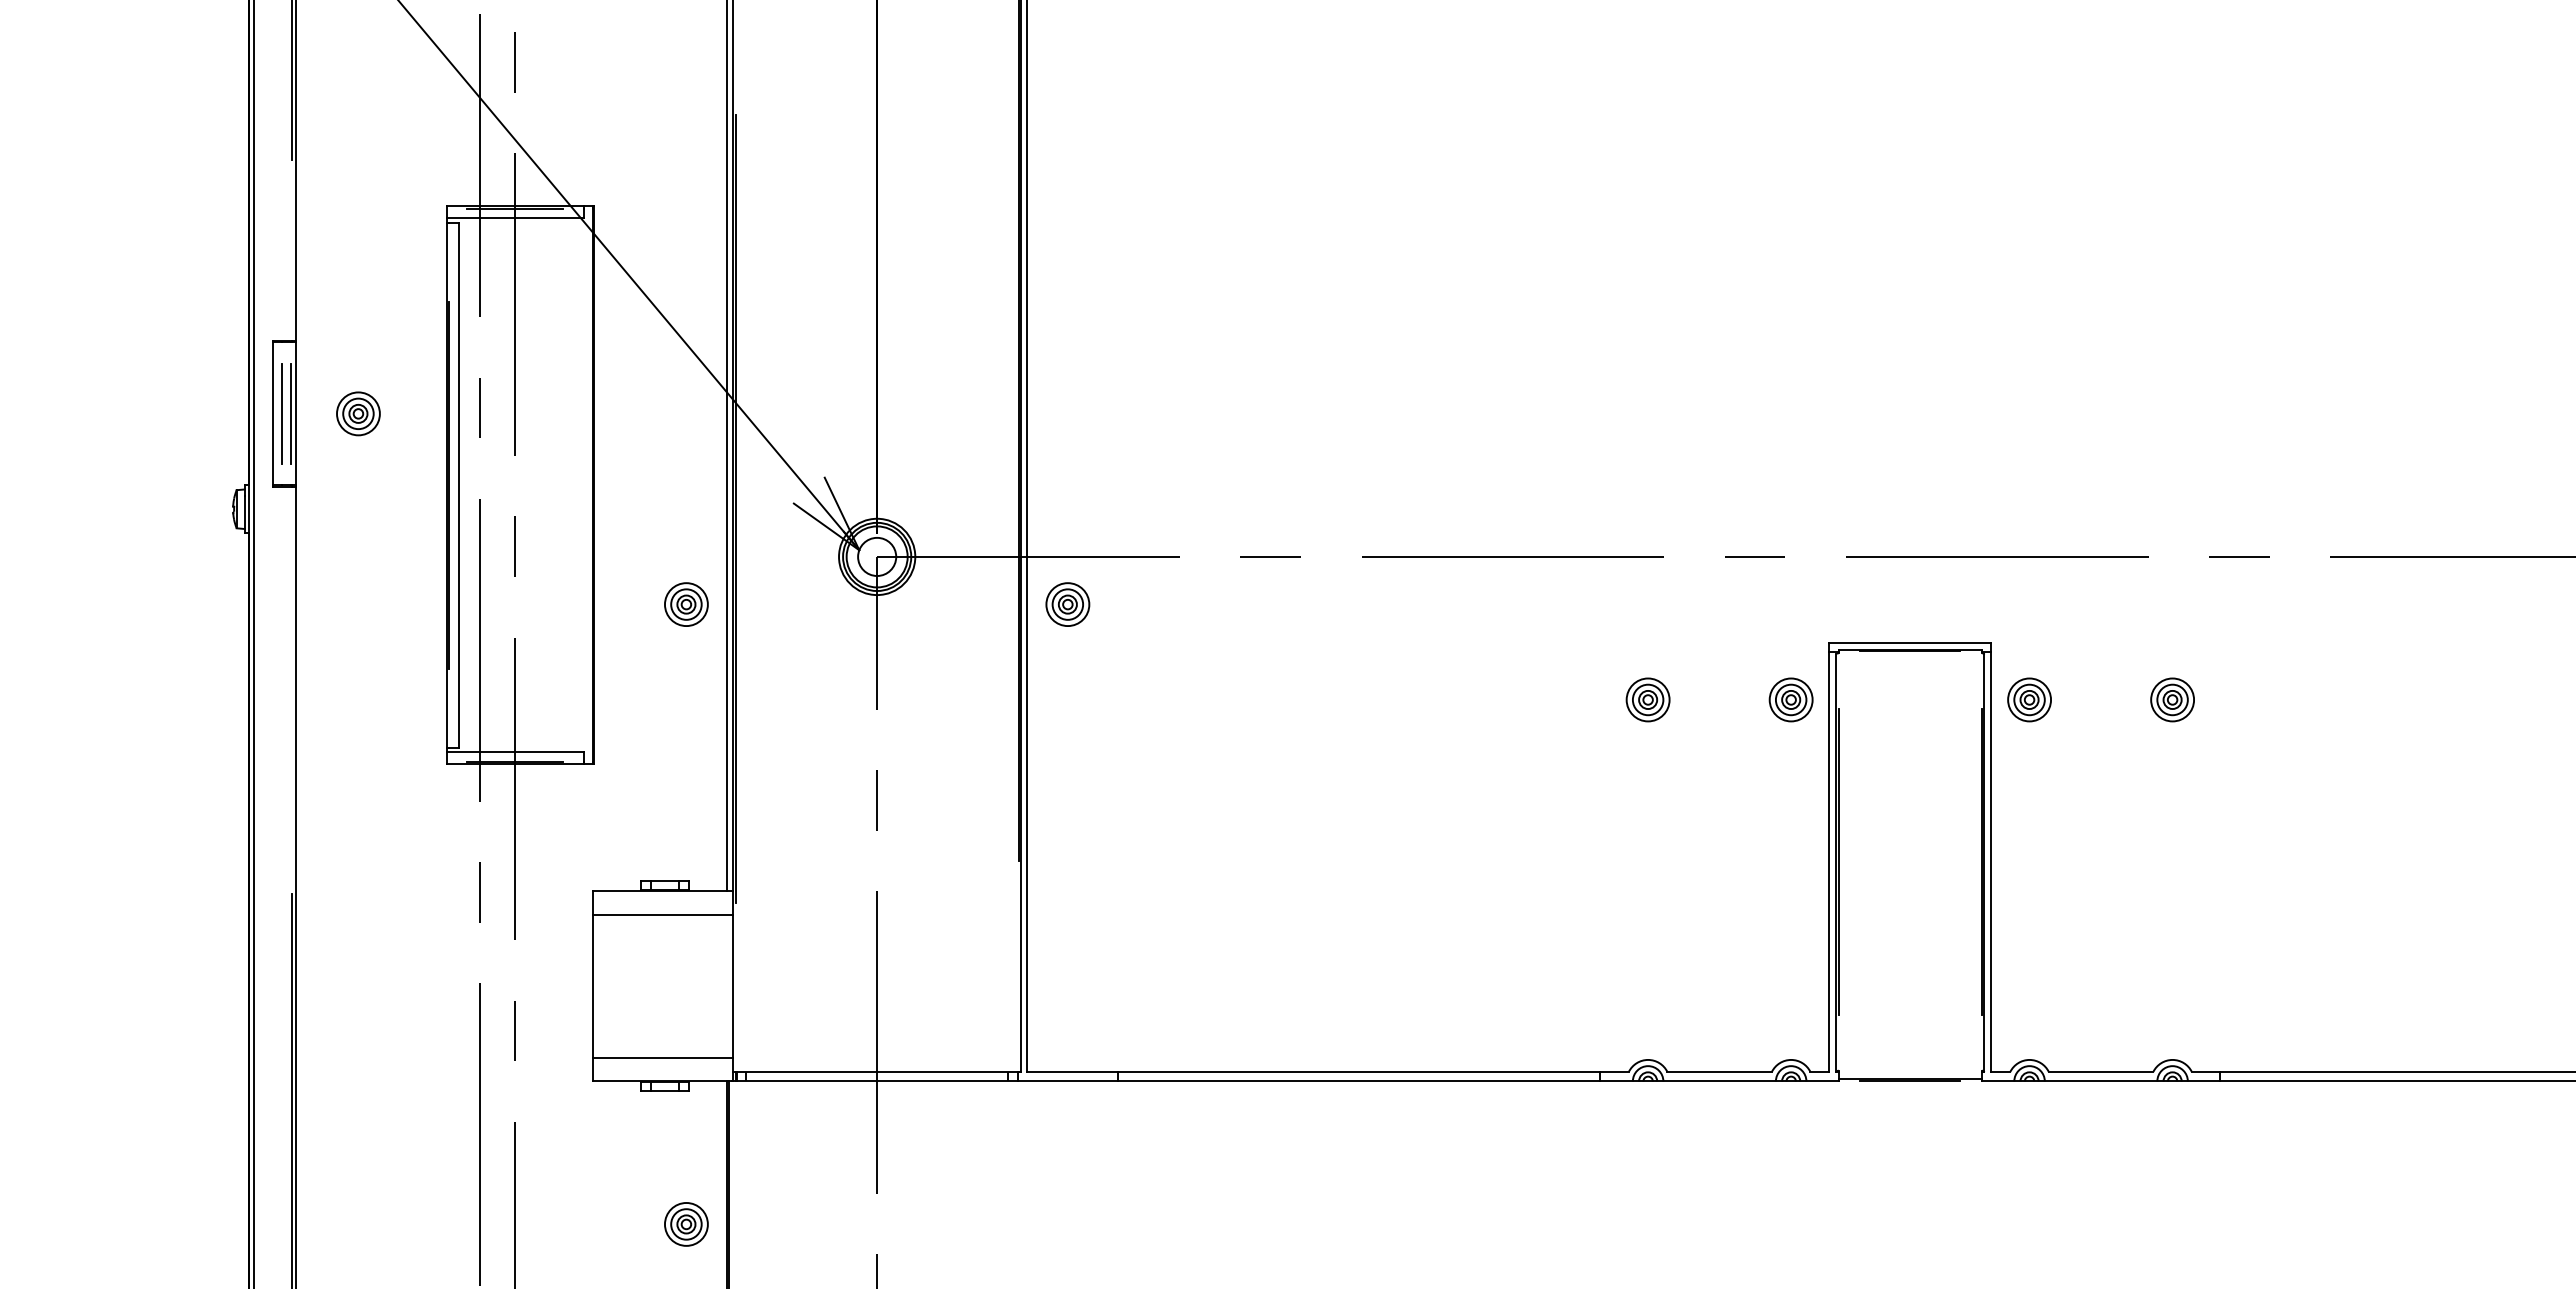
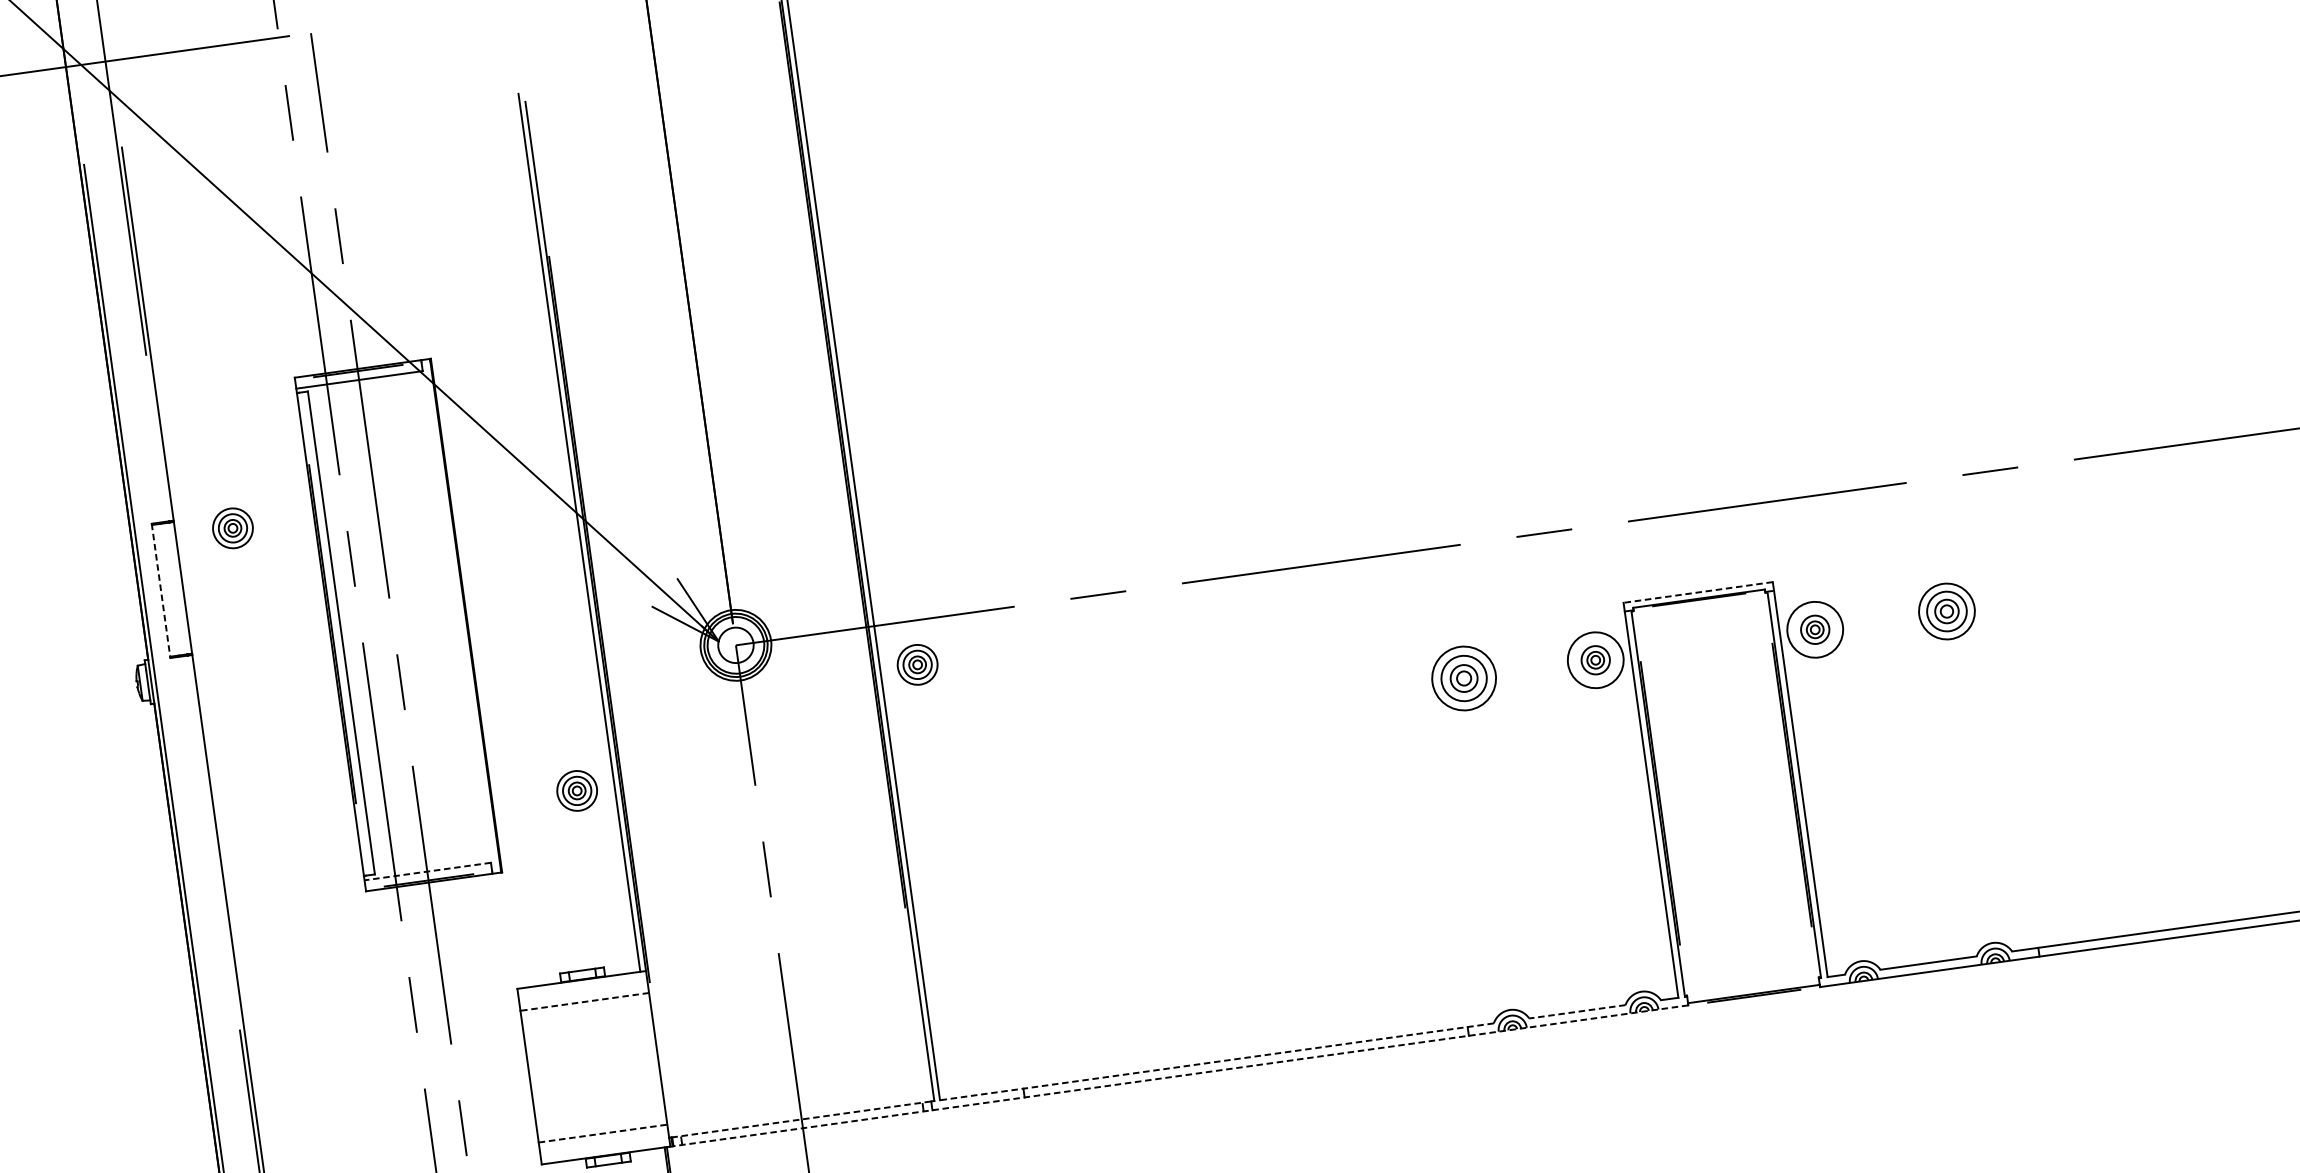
line: (272, 413) -> (160, 590), solid -> dashed
line: (282, 413) -> (170, 589), removed
line: (290, 413) -> (177, 588), removed
part: (358, 413) -> (232, 528), moved
part: (686, 604) -> (577, 790), moved
line: (1909, 642) -> (1697, 592), solid -> dashed
part: (1647, 699) -> (1463, 678), size x1.6
circle: (1790, 699) -> (1595, 659), size x1.4
circle: (2029, 699) -> (1815, 629), size x1.4
part: (2172, 699) -> (1946, 611), size x1.4
line: (515, 752) -> (427, 871), solid -> dashed
line: (663, 914) -> (584, 1001), solid -> dashed
line: (663, 1057) -> (603, 1133), solid -> dashed
line: (877, 1071) -> (802, 1119), solid -> dashed
line: (1328, 1071) -> (1217, 1061), solid -> dashed
line: (1719, 1071) -> (1577, 1011), solid -> dashed
line: (1285, 1081) -> (1178, 1076), solid -> dashed

